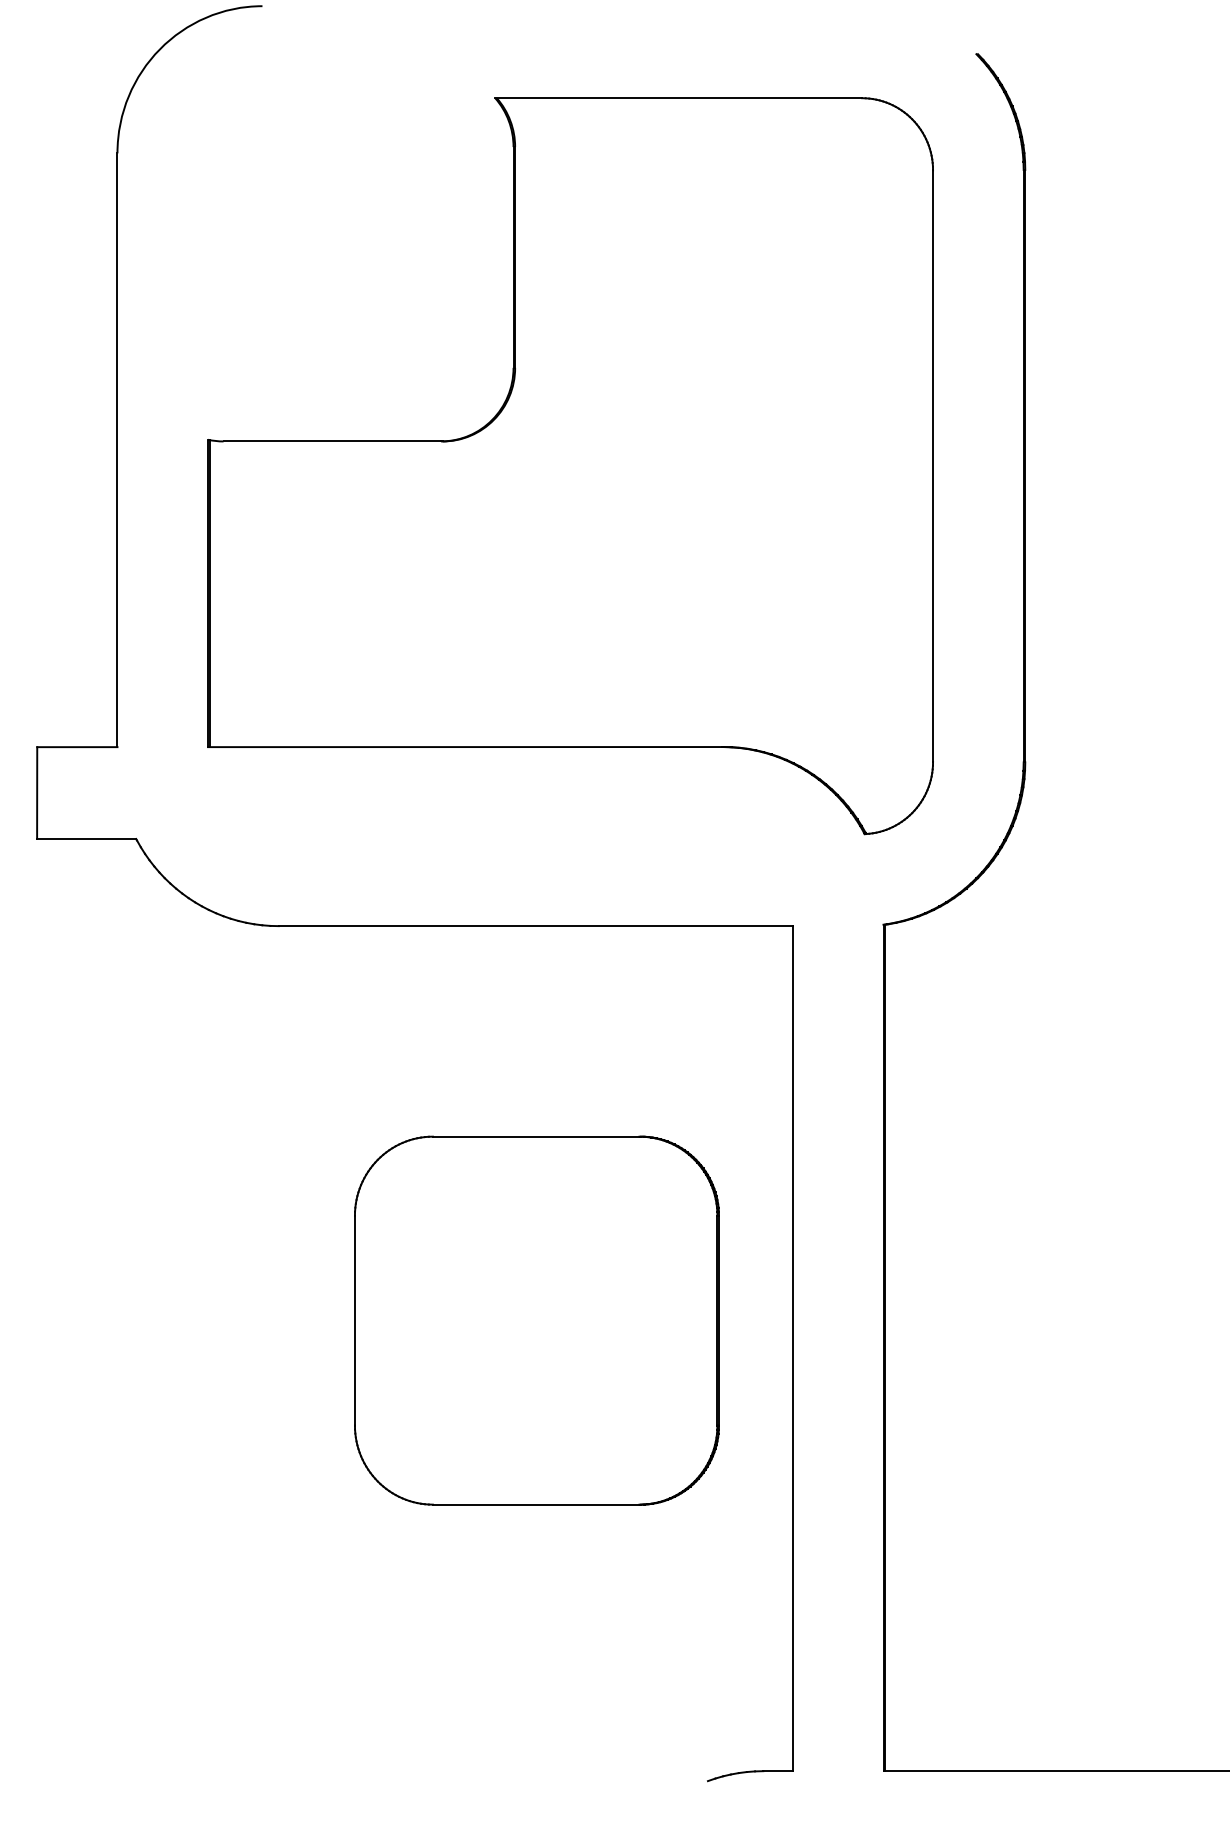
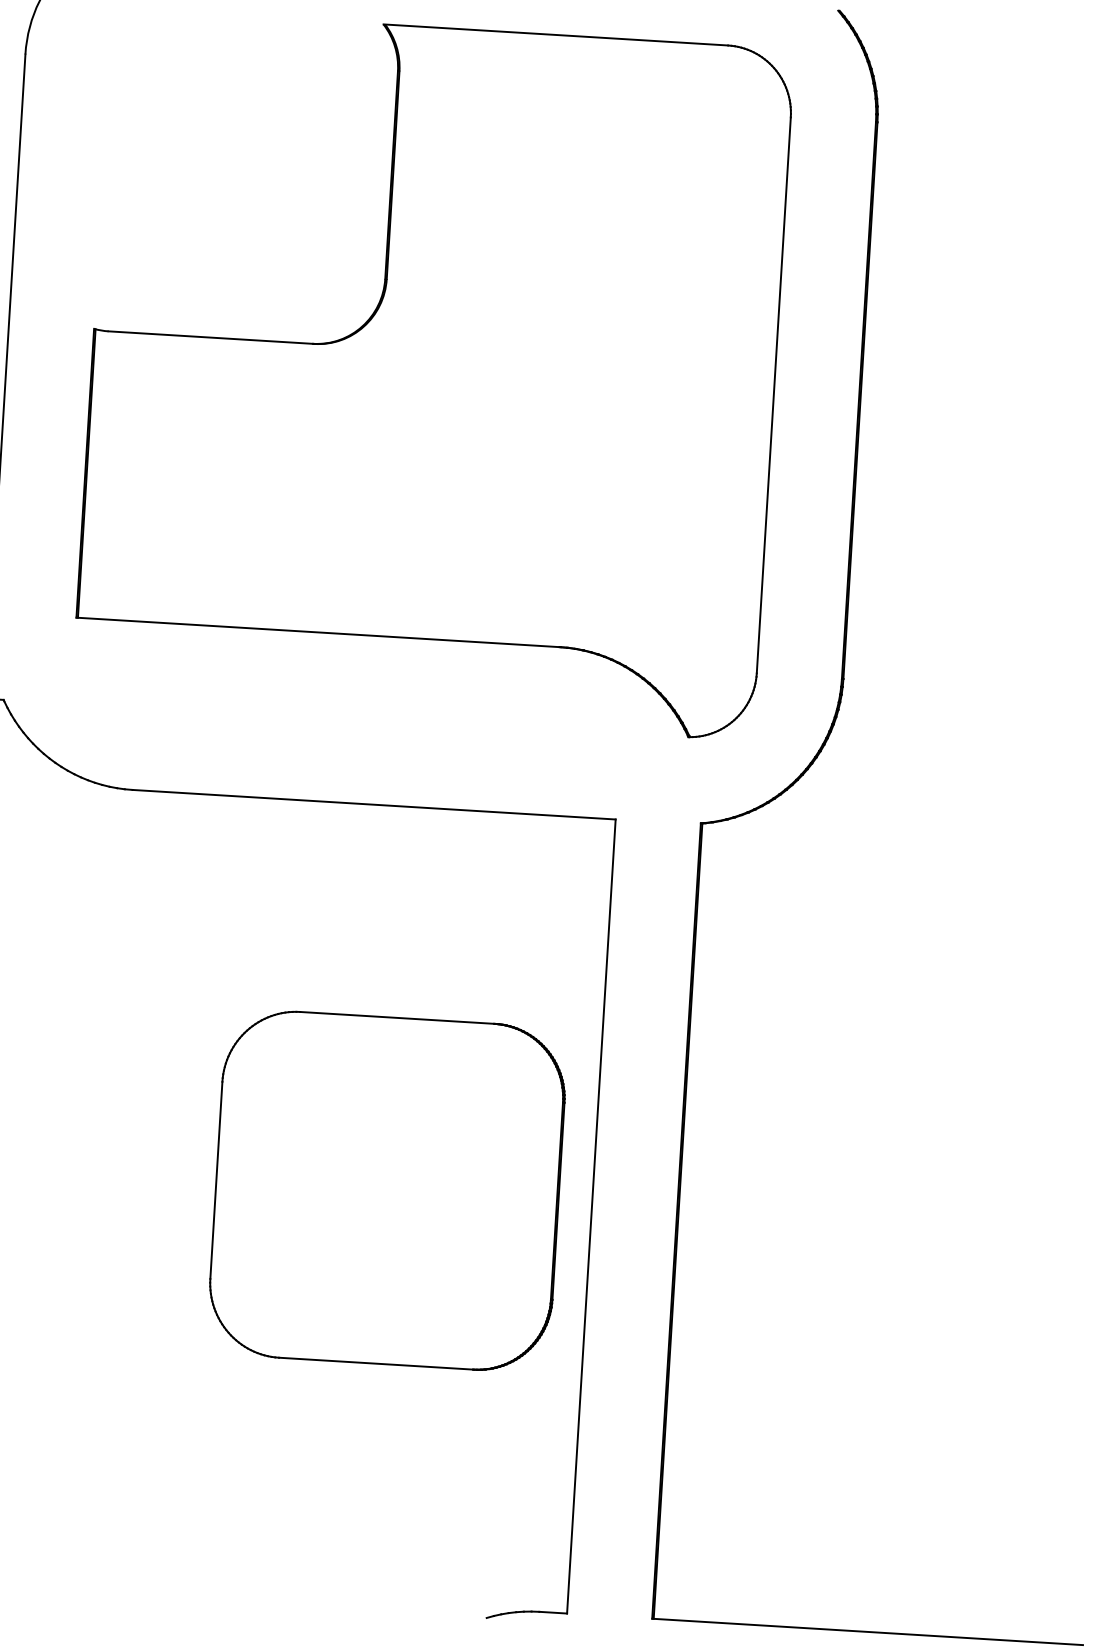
part: (536, 1320) -> (386, 1190), moved

